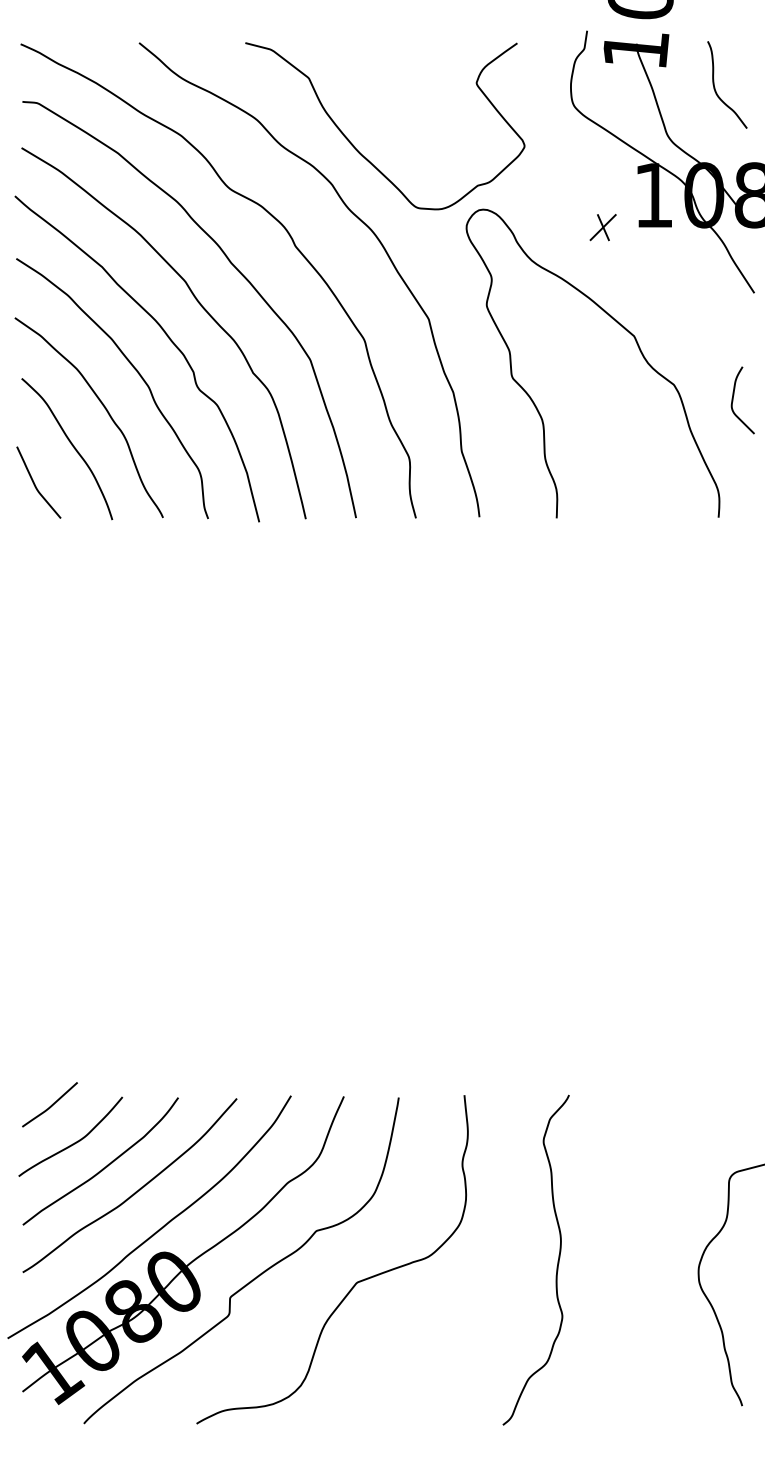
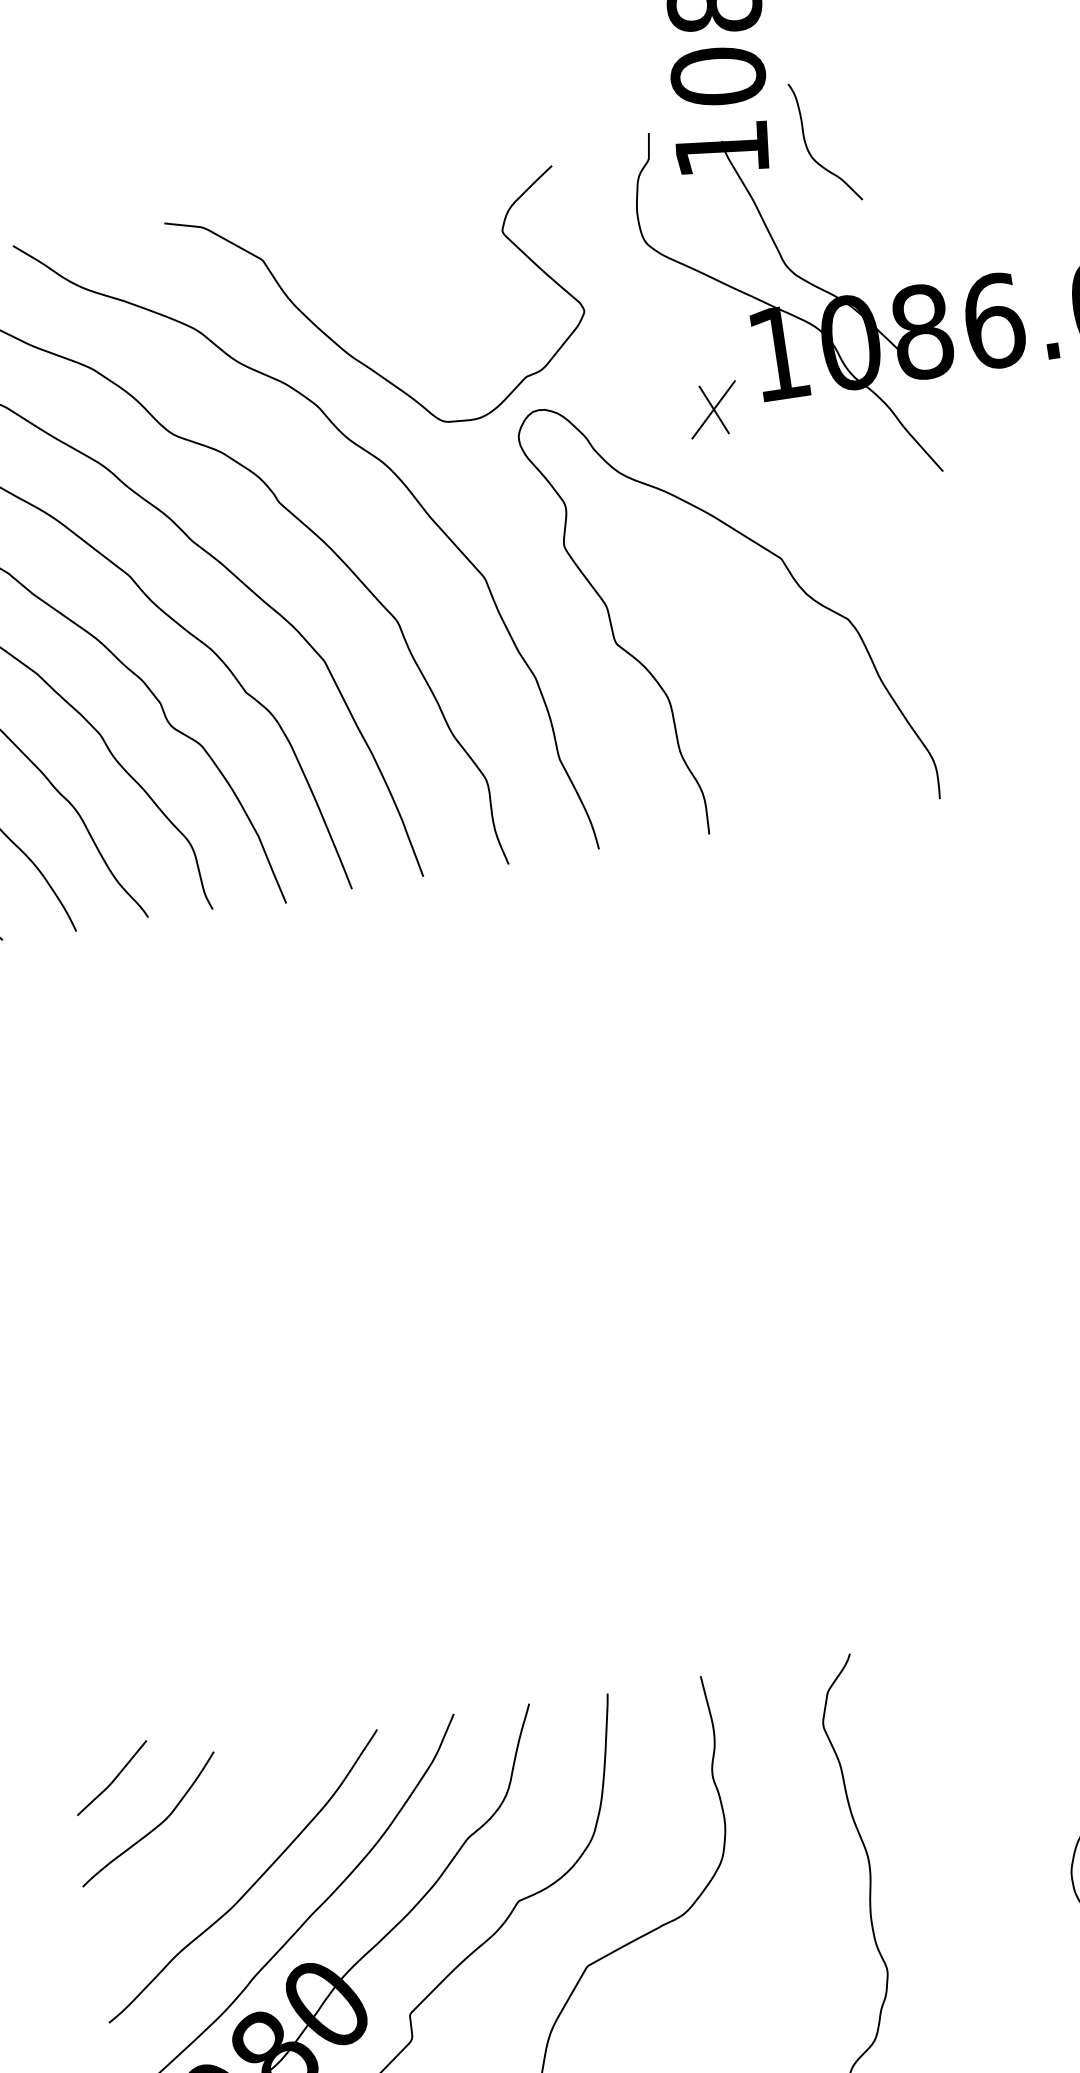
curve: (715, 87) -> (808, 148), moved
part: (602, 227) -> (712, 410), size x1.4
curve: (733, 400) -> (936, 628), removed
curve: (103, 1167) -> (201, 1856), removed

